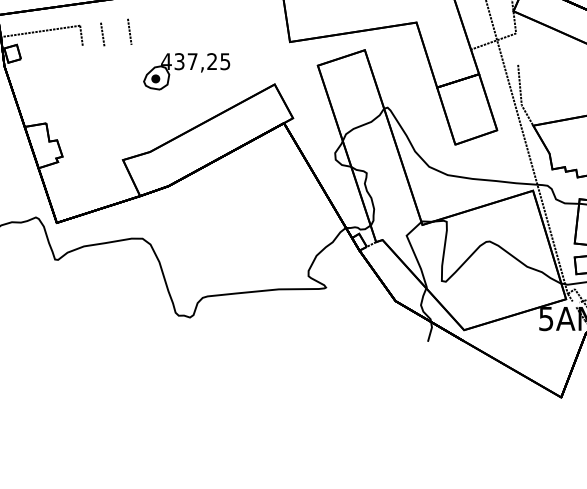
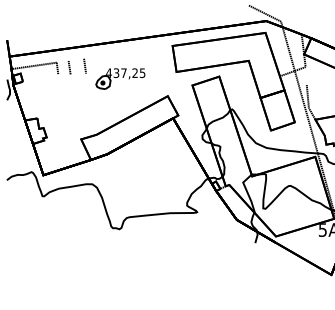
part: (186, 70) -> (120, 78), moved

